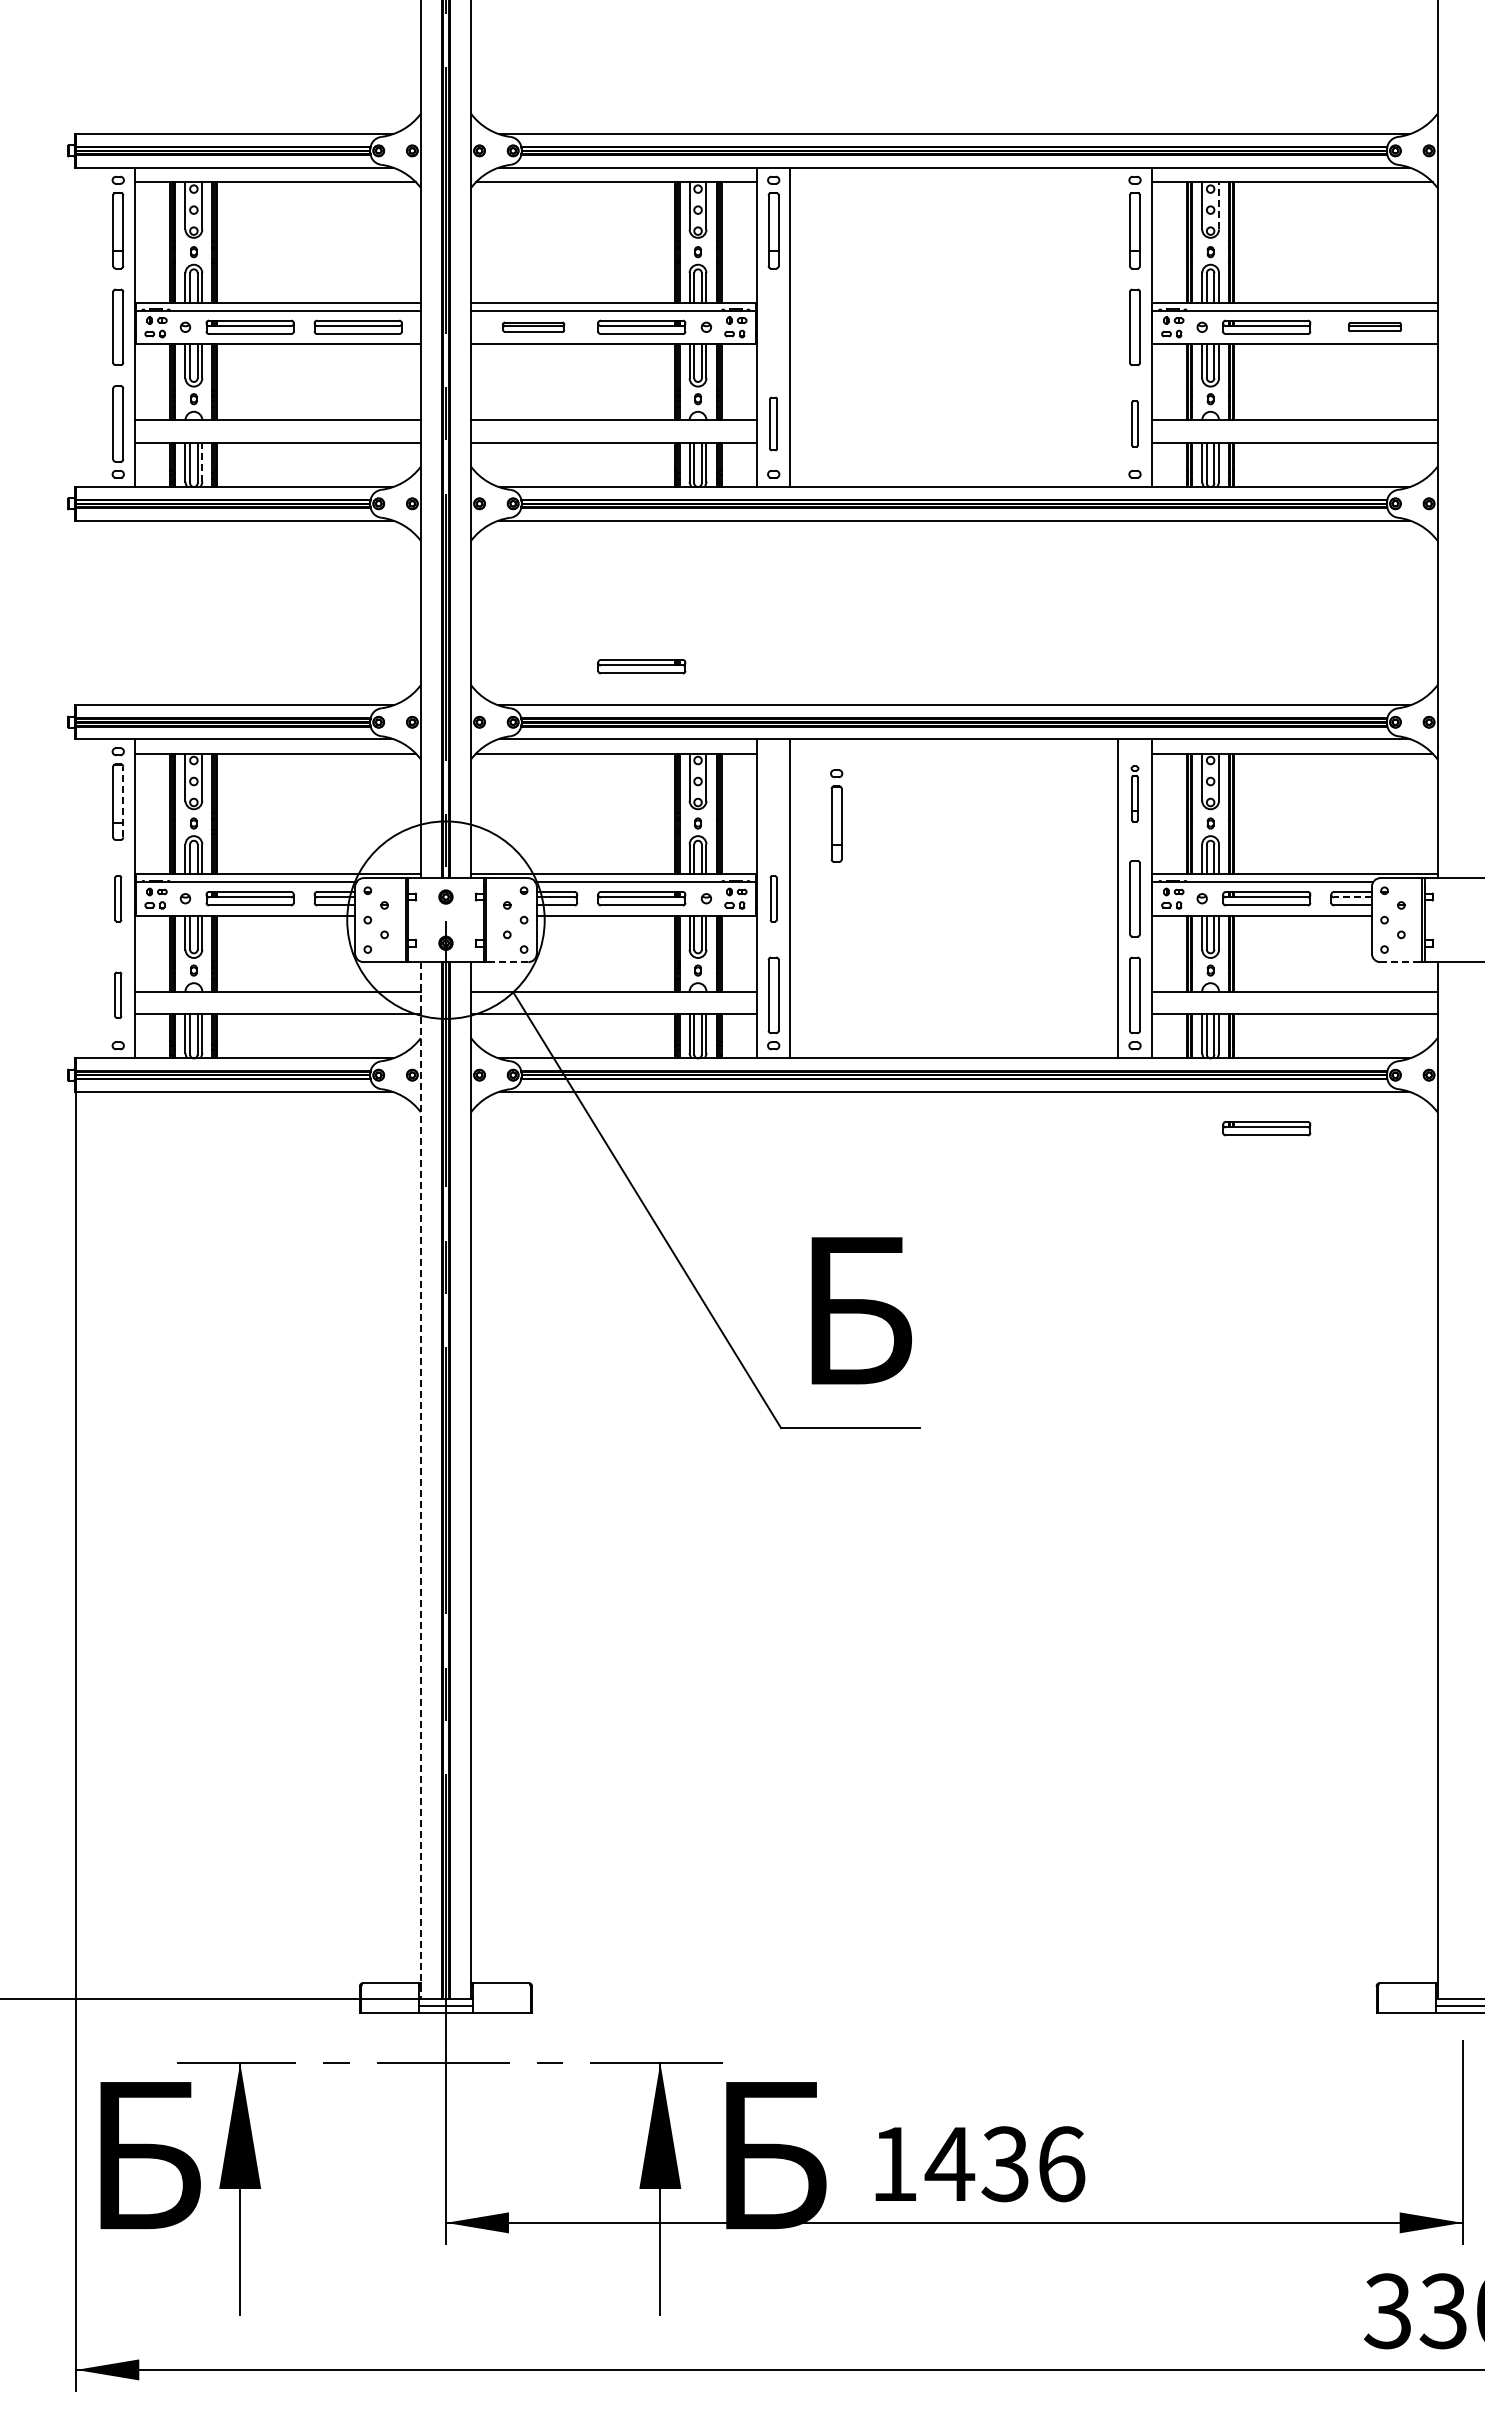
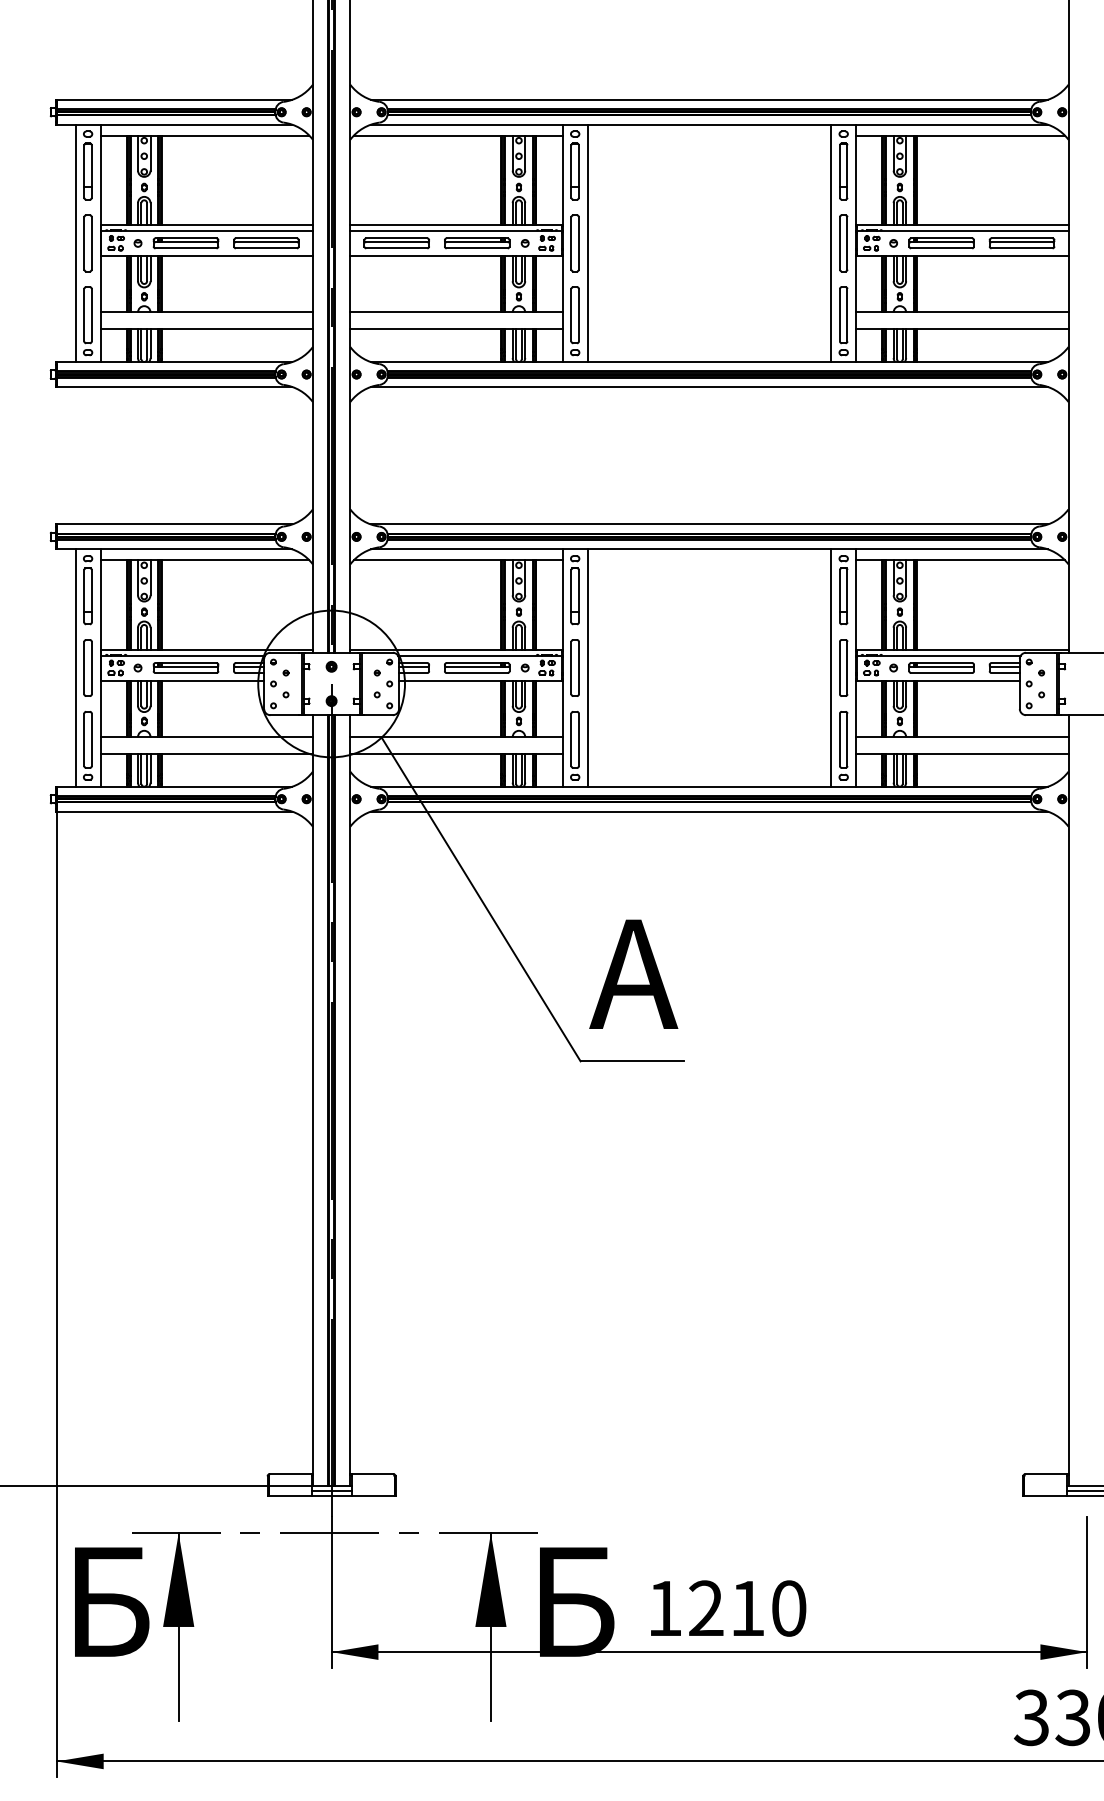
line: (1219, 205) -> (906, 152), dashed -> solid
part: (533, 326) -> (396, 242), size x1.43
part: (773, 326) -> (575, 242), added
part: (1374, 326) -> (1021, 242), size x1.67
line: (101, 327) -> (75, 243), added
line: (1118, 327) -> (831, 243), added
part: (773, 423) -> (575, 314), size x1.43
part: (1134, 423) -> (843, 314), size x1.67
line: (202, 461) -> (150, 343), dashed -> solid
part: (641, 666) -> (476, 495), removed
part: (1134, 793) -> (843, 589), size x1.67
line: (123, 801) -> (91, 595), dashed -> solid
part: (836, 815) -> (575, 589), moved
line: (1352, 897) -> (1005, 667), dashed -> solid
line: (101, 898) -> (75, 667), added
part: (118, 898) -> (88, 667), size x1.67
part: (773, 898) -> (575, 667), size x1.67
line: (508, 962) -> (378, 715), dashed -> solid
line: (1400, 962) -> (1041, 715), dashed -> solid
part: (118, 994) -> (88, 739), size x1.67
part: (1266, 1128) -> (941, 838), removed
text: (852, 1310) -> (633, 974), Б -> A
line: (420, 1481) -> (312, 1101), dashed -> solid
text: (1004, 2164) -> (746, 1608), 1436 -> 1210

